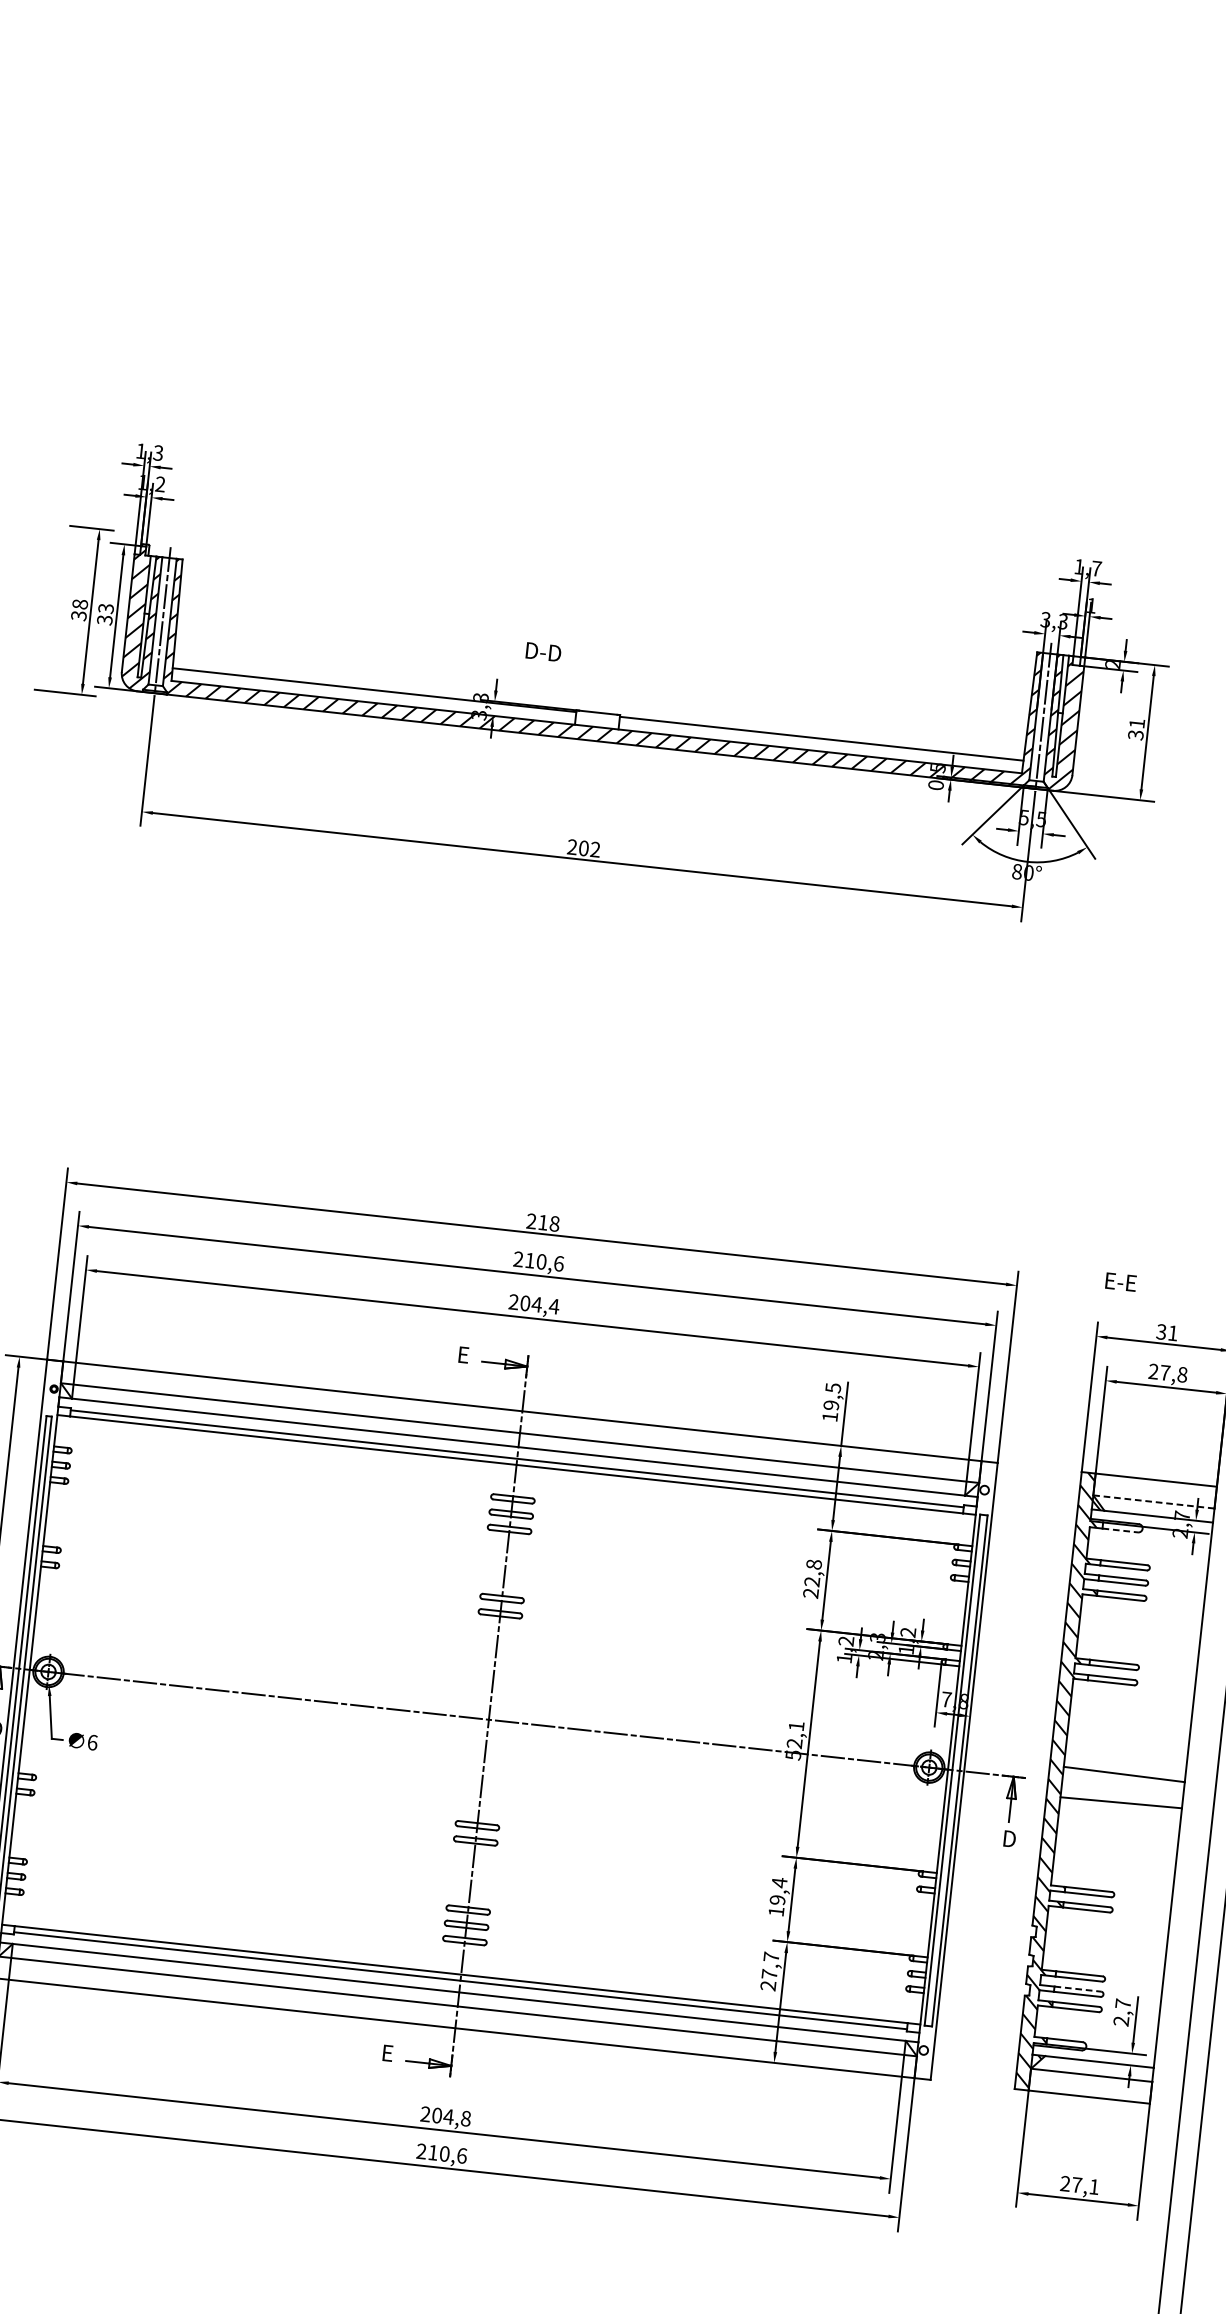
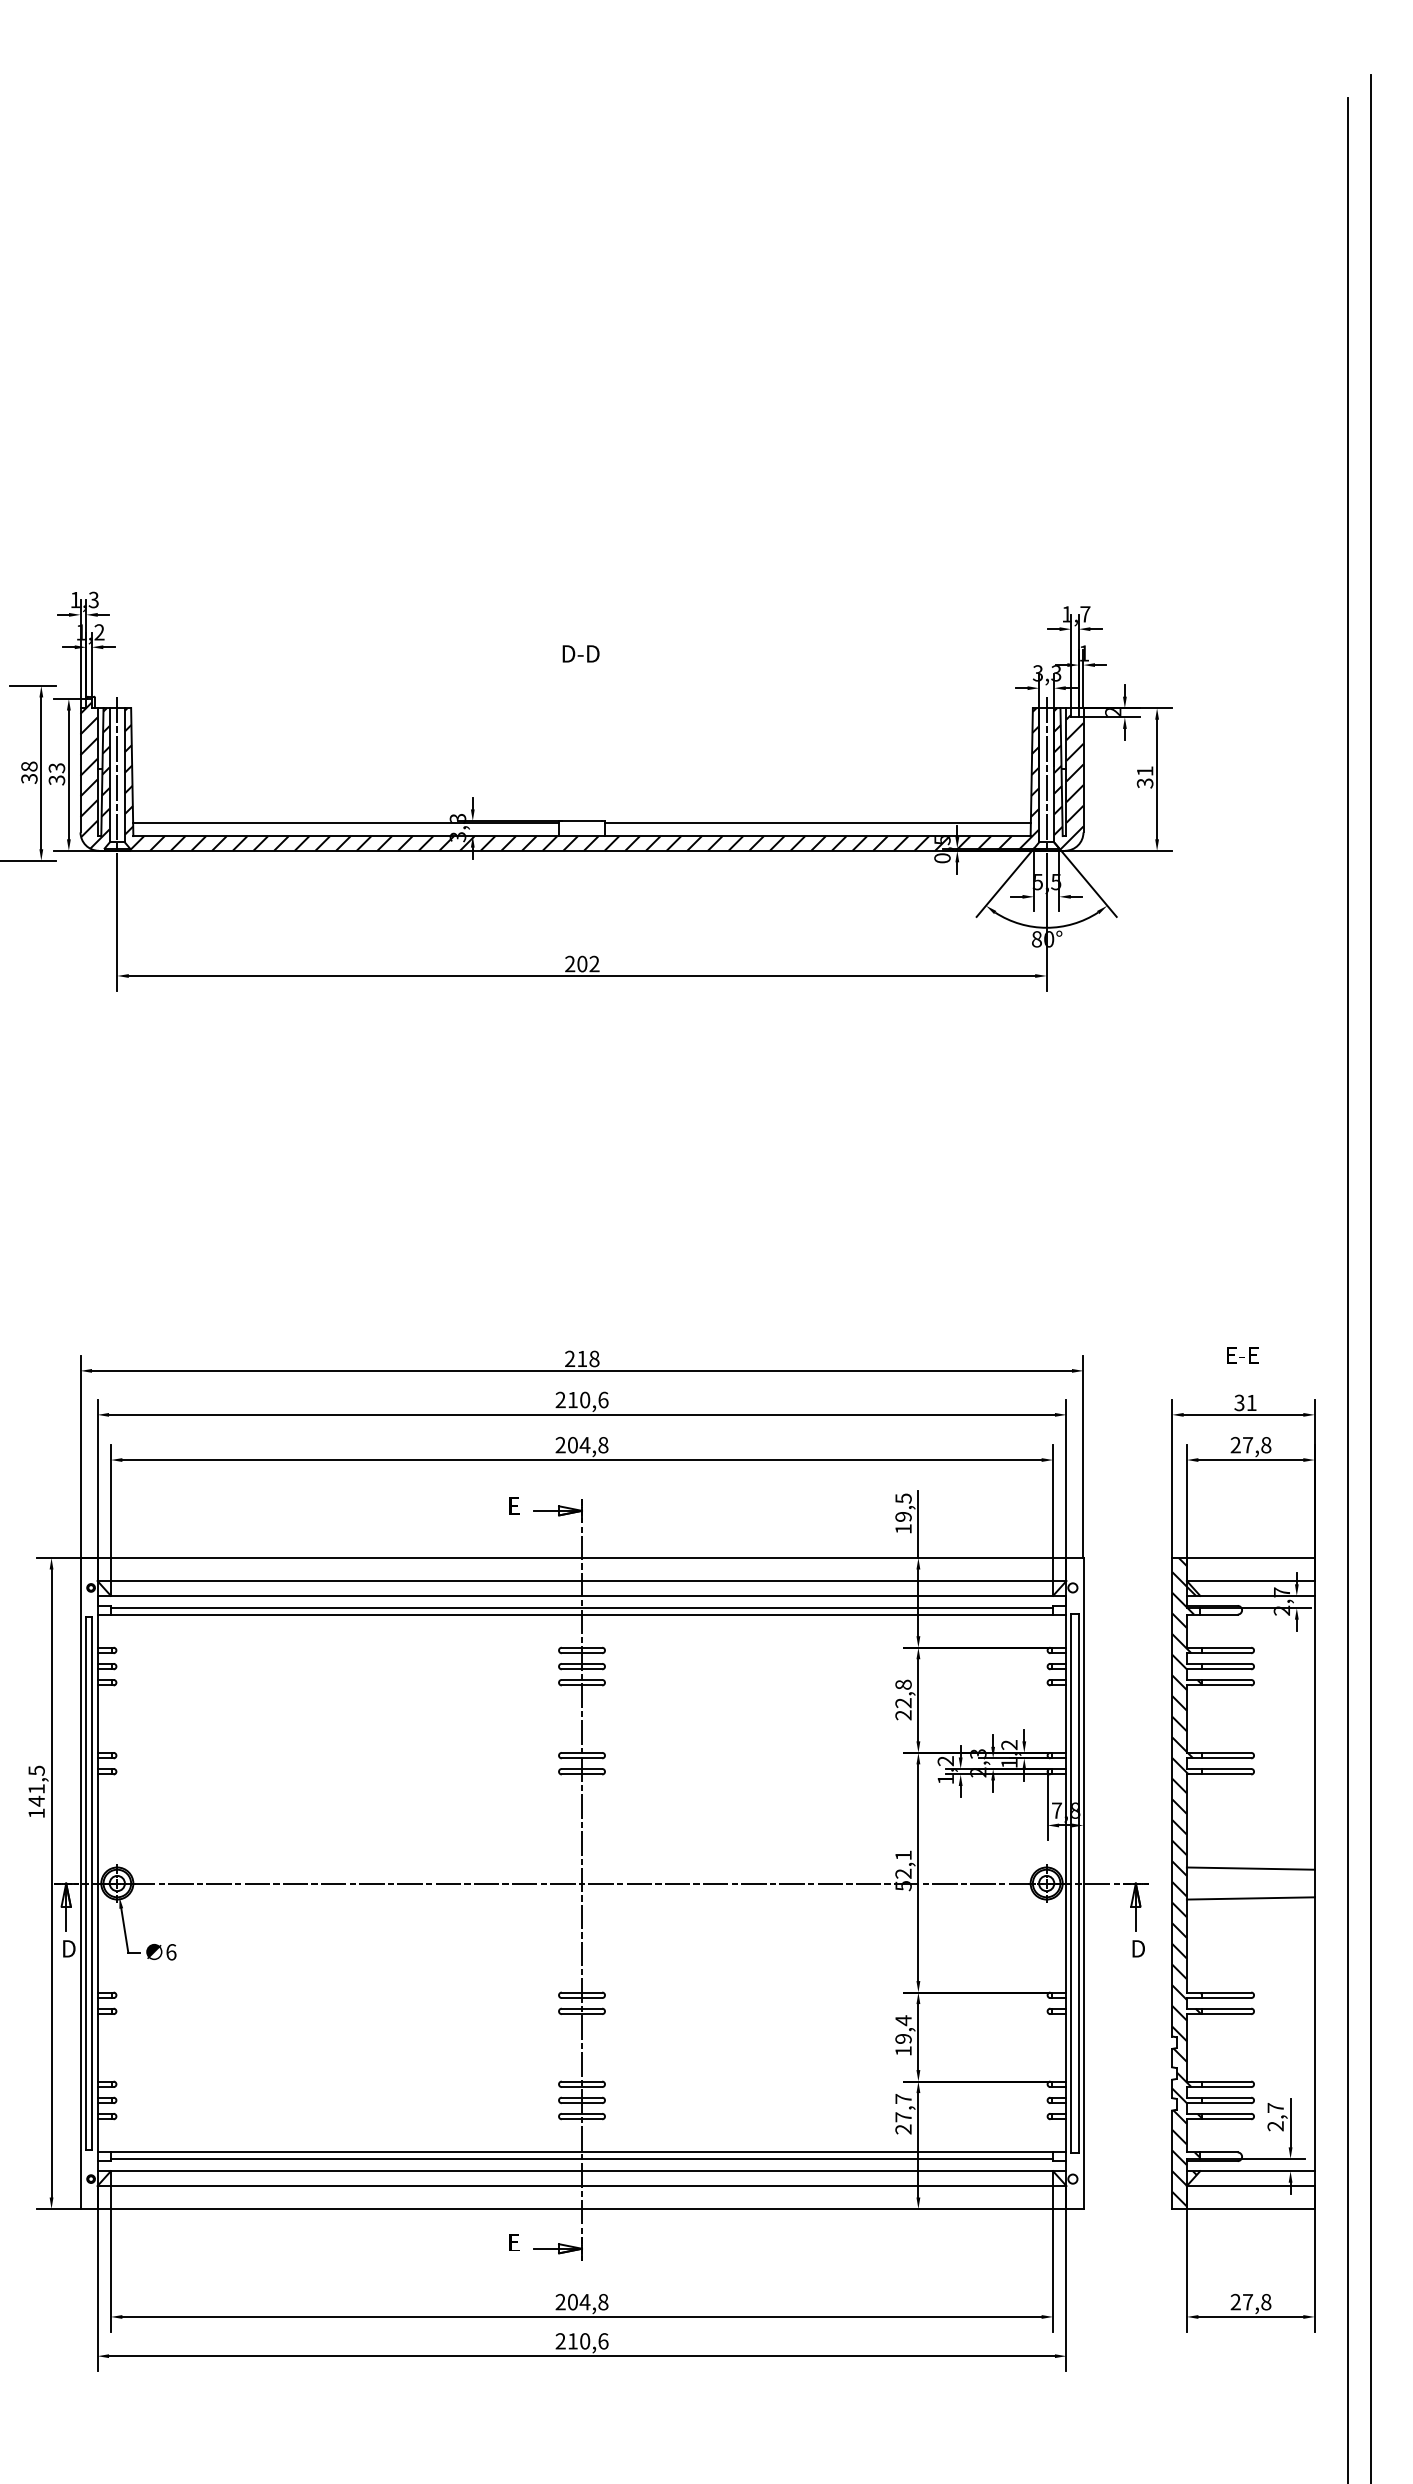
text: (543, 651) -> (580, 653), moved
text: (1120, 1282) -> (1242, 1355), moved
text: (553, 1306) -> (602, 1445), 204,4 -> 204,8
line: (1153, 1502) -> (1250, 1581), dashed -> solid
line: (1119, 1530) -> (1218, 1614), dashed -> solid
line: (1077, 1988) -> (1226, 2097), dashed -> solid
text: (1094, 2187) -> (1266, 2302), 27,1 -> 27,8

